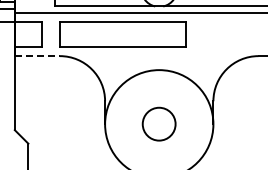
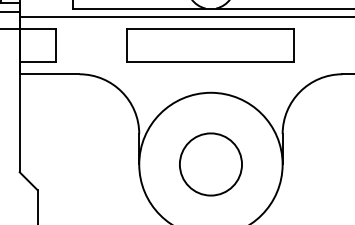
part: (122, 34) -> (209, 45), moved
line: (37, 56) -> (49, 74), dashed -> solid
circle: (158, 123) -> (209, 163), size x1.43

